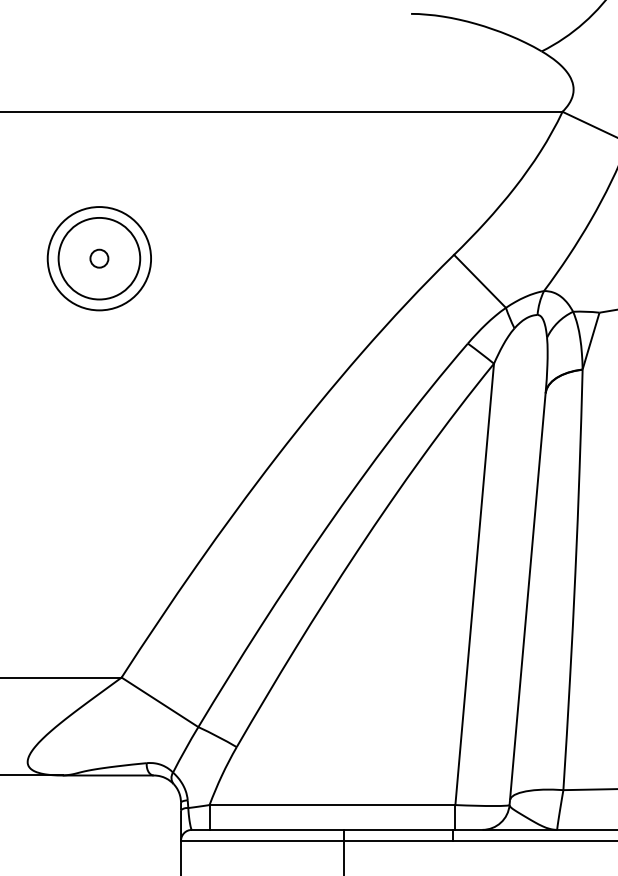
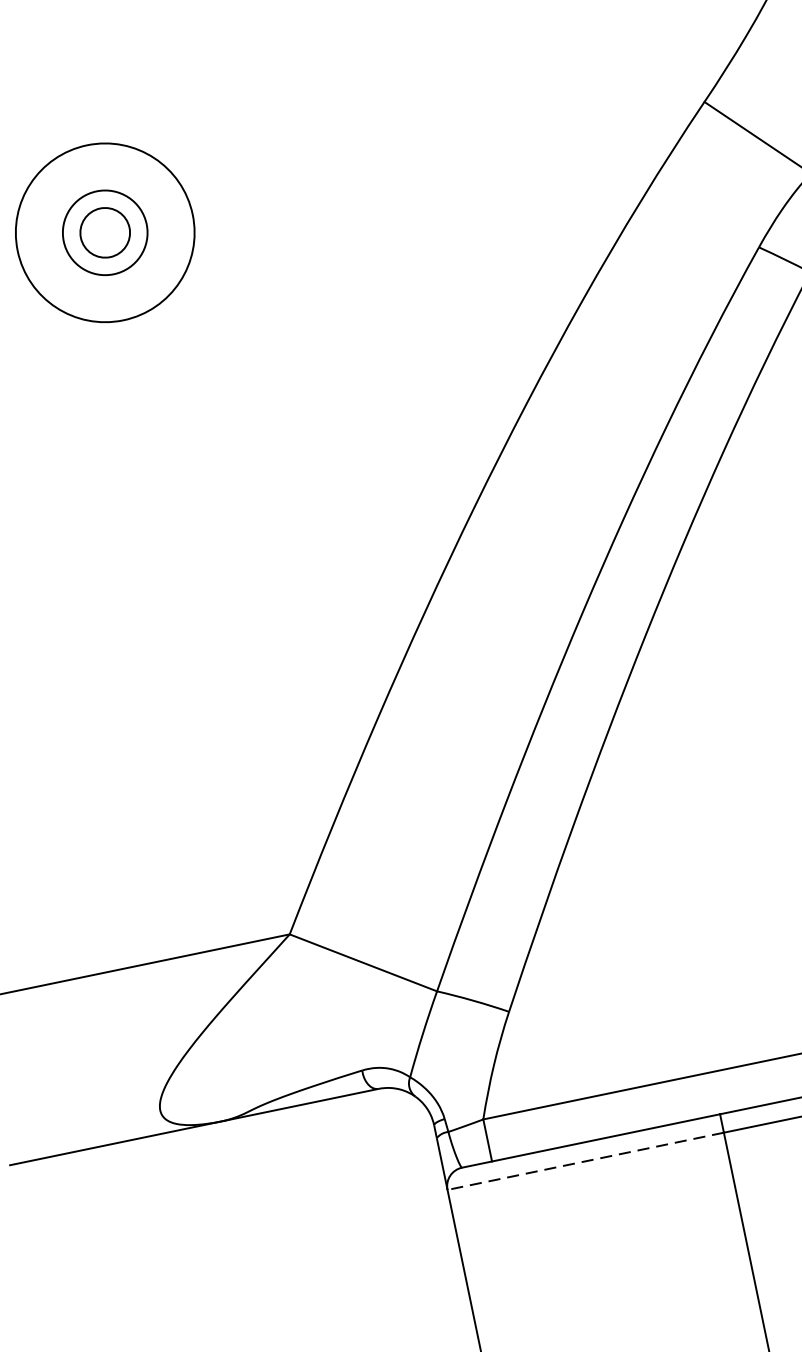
circle: (99, 258) -> (105, 232), size x0.6
circle: (99, 258) -> (105, 232), size x1.6
line: (262, 840) -> (585, 1160), solid -> dashed

